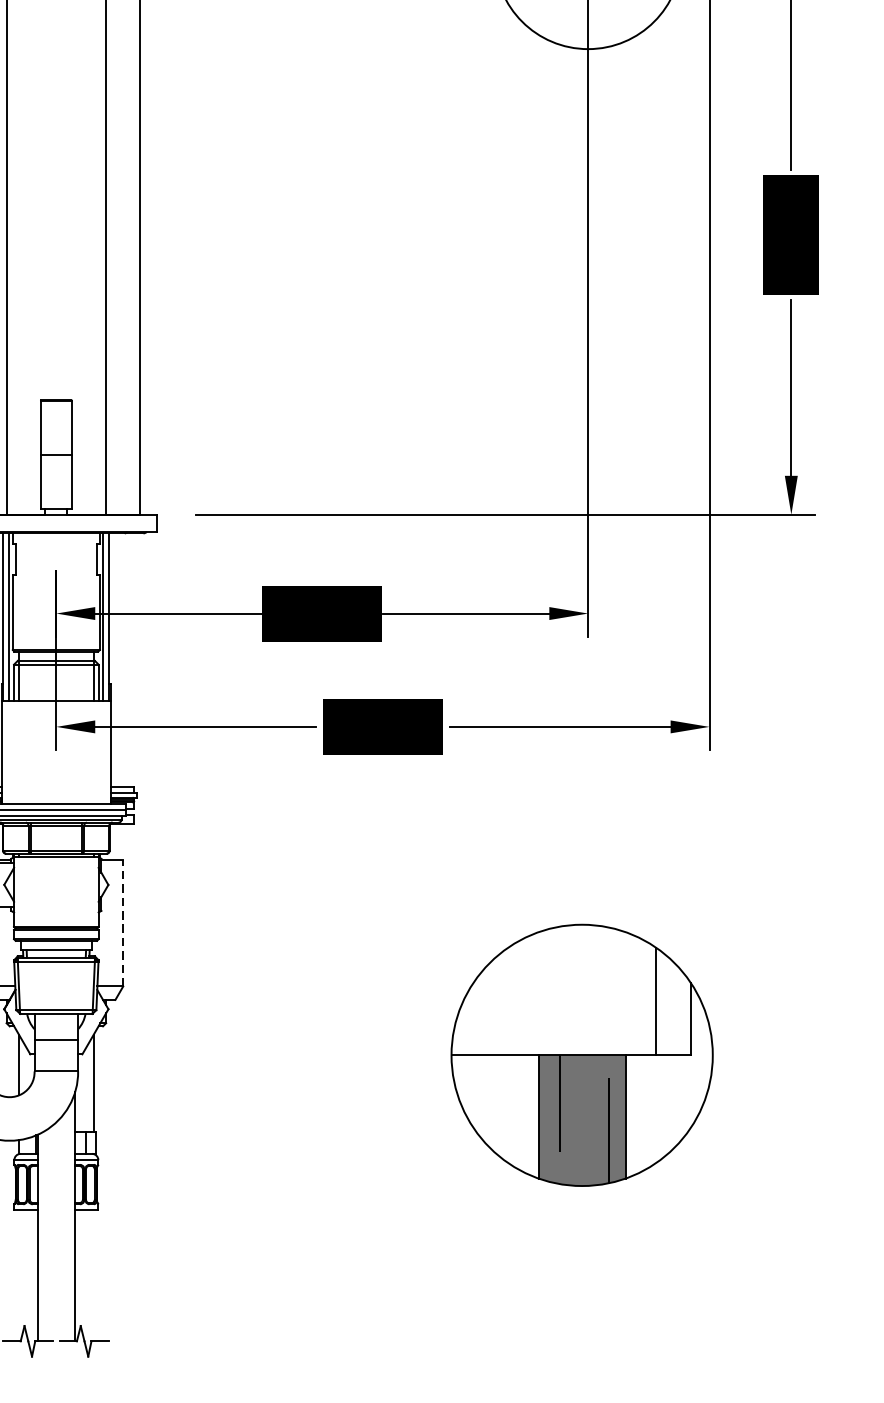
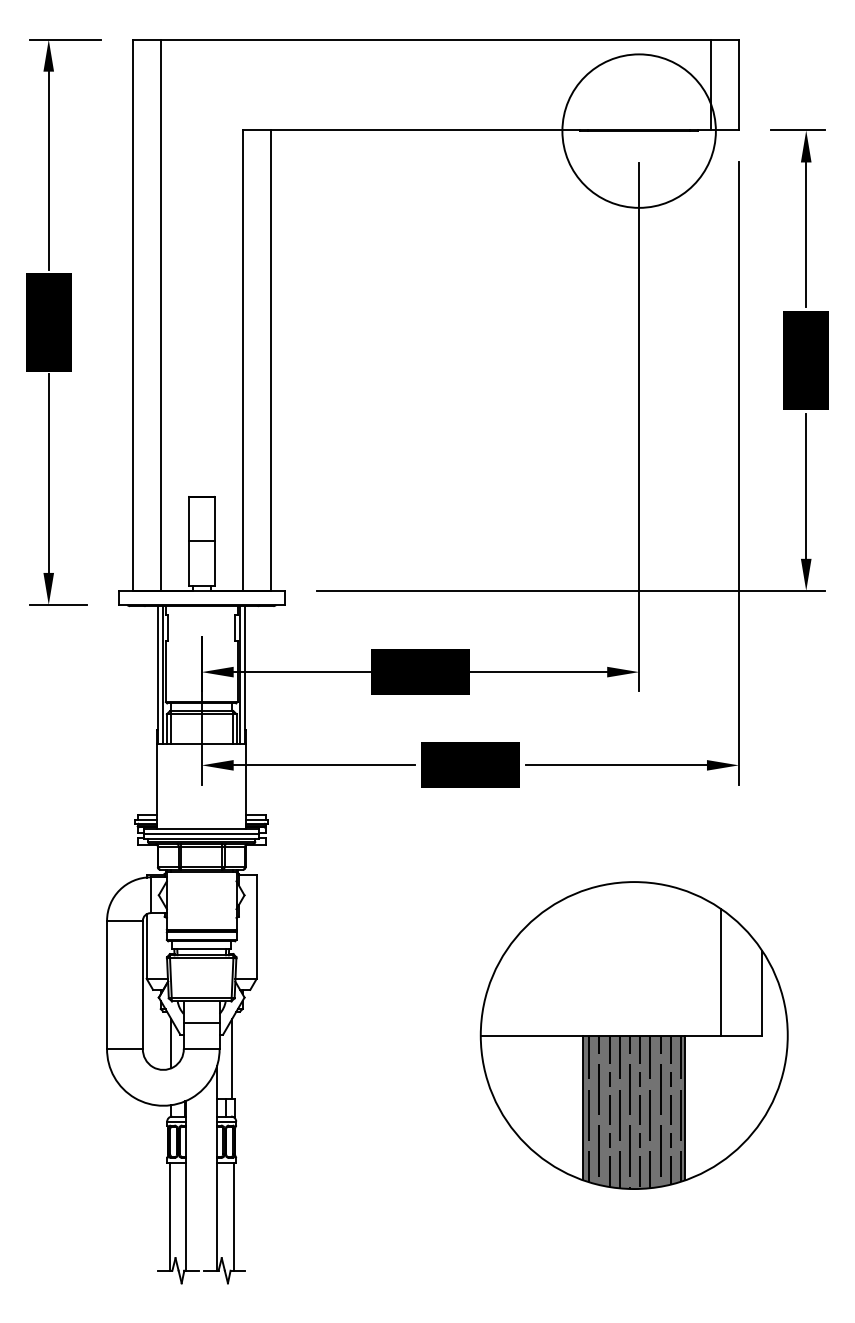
line: (122, 922) -> (256, 926), dashed -> solid
part: (581, 1055) -> (633, 1035), size x1.43
line: (17, 1275) -> (169, 1216), added
line: (95, 1275) -> (233, 1216), added

